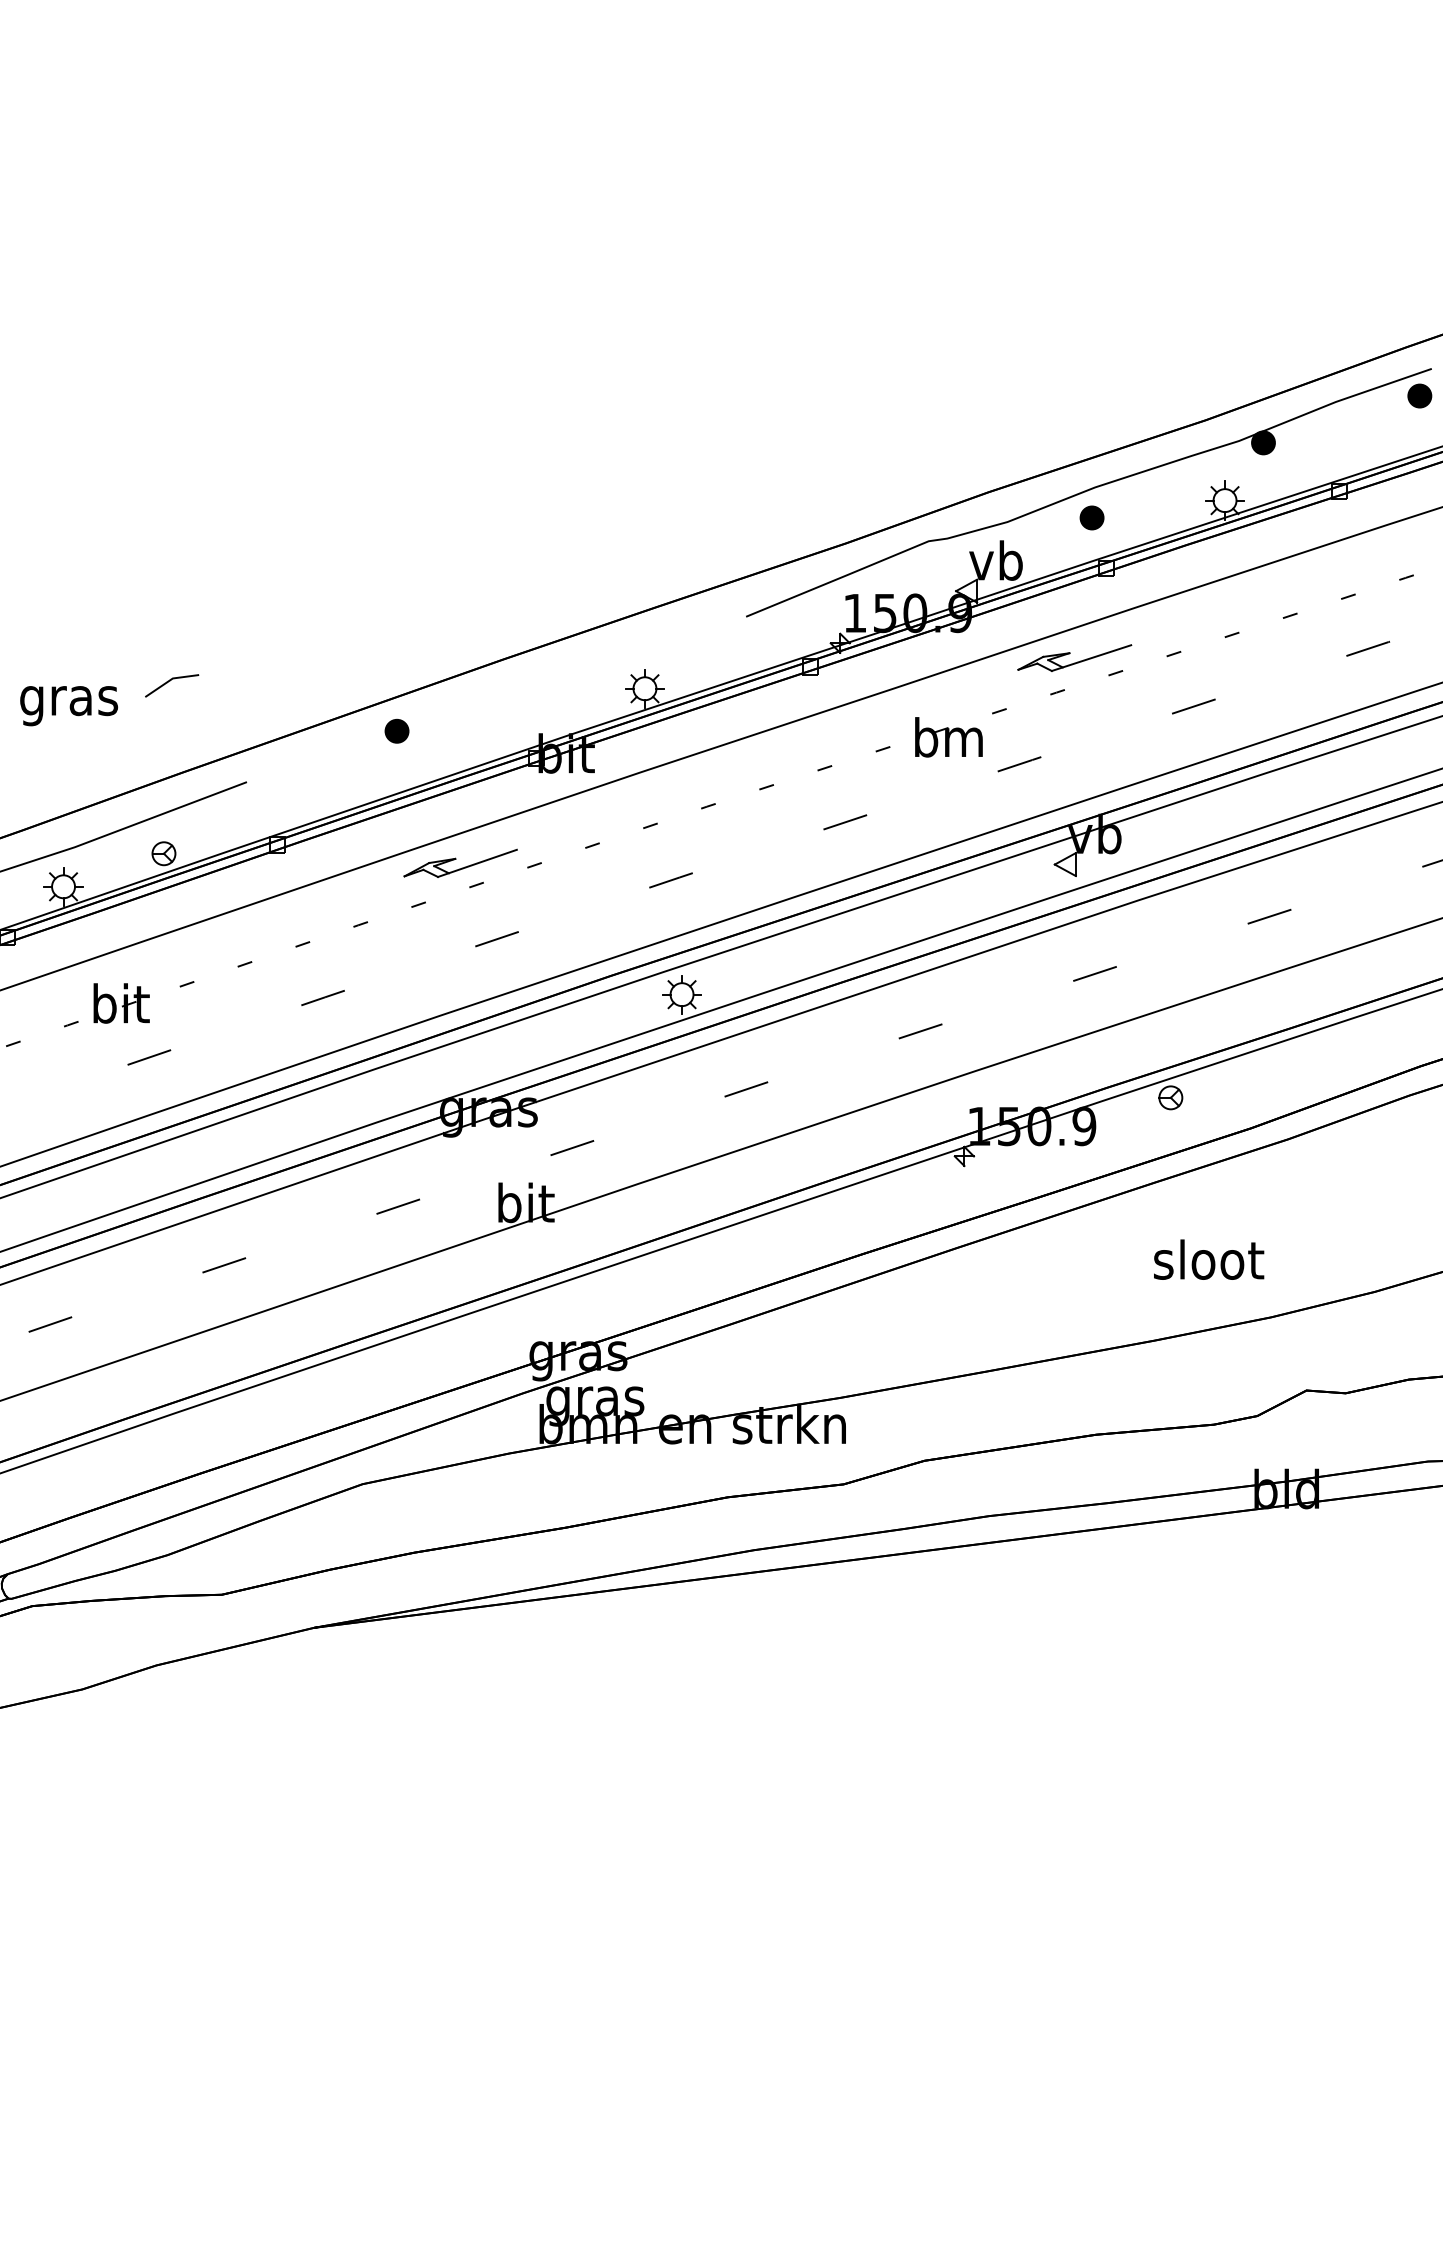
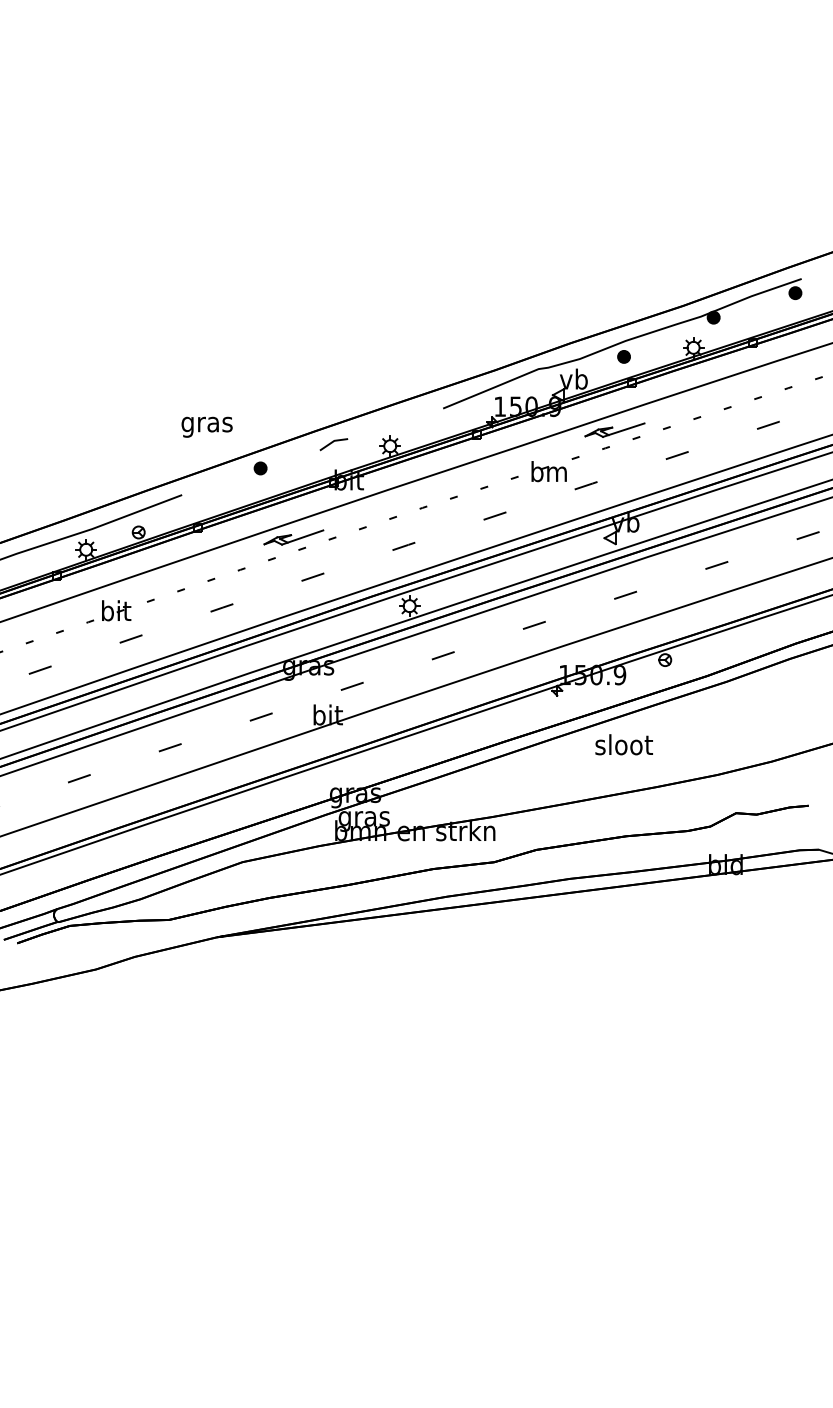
line: (169, 683) -> (332, 443), moved
text: (67, 704) -> (206, 426), moved
text: (1207, 1259) -> (623, 744), moved

